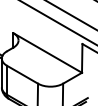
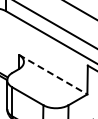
line: (48, 52) -> (53, 74), solid -> dashed

